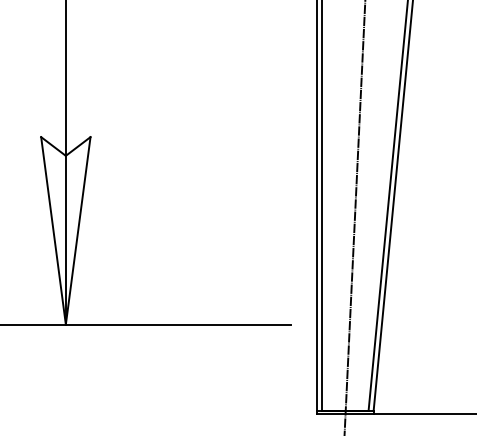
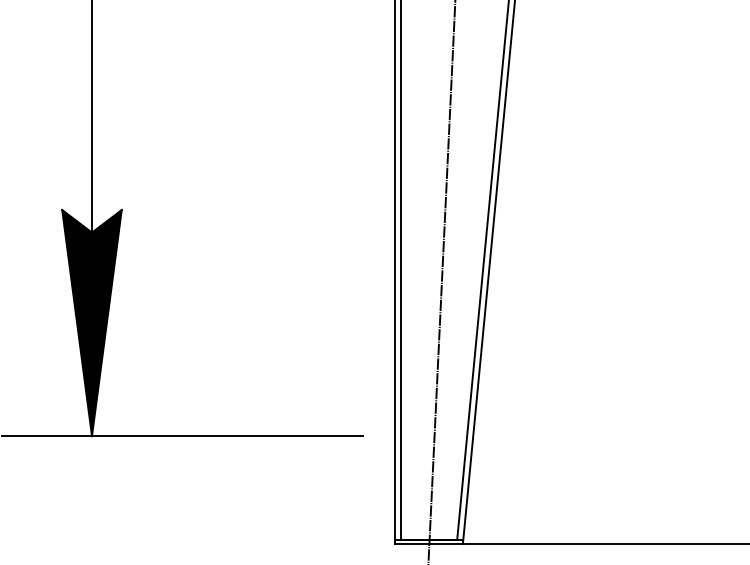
fill: (65, 231) -> (91, 323), added

